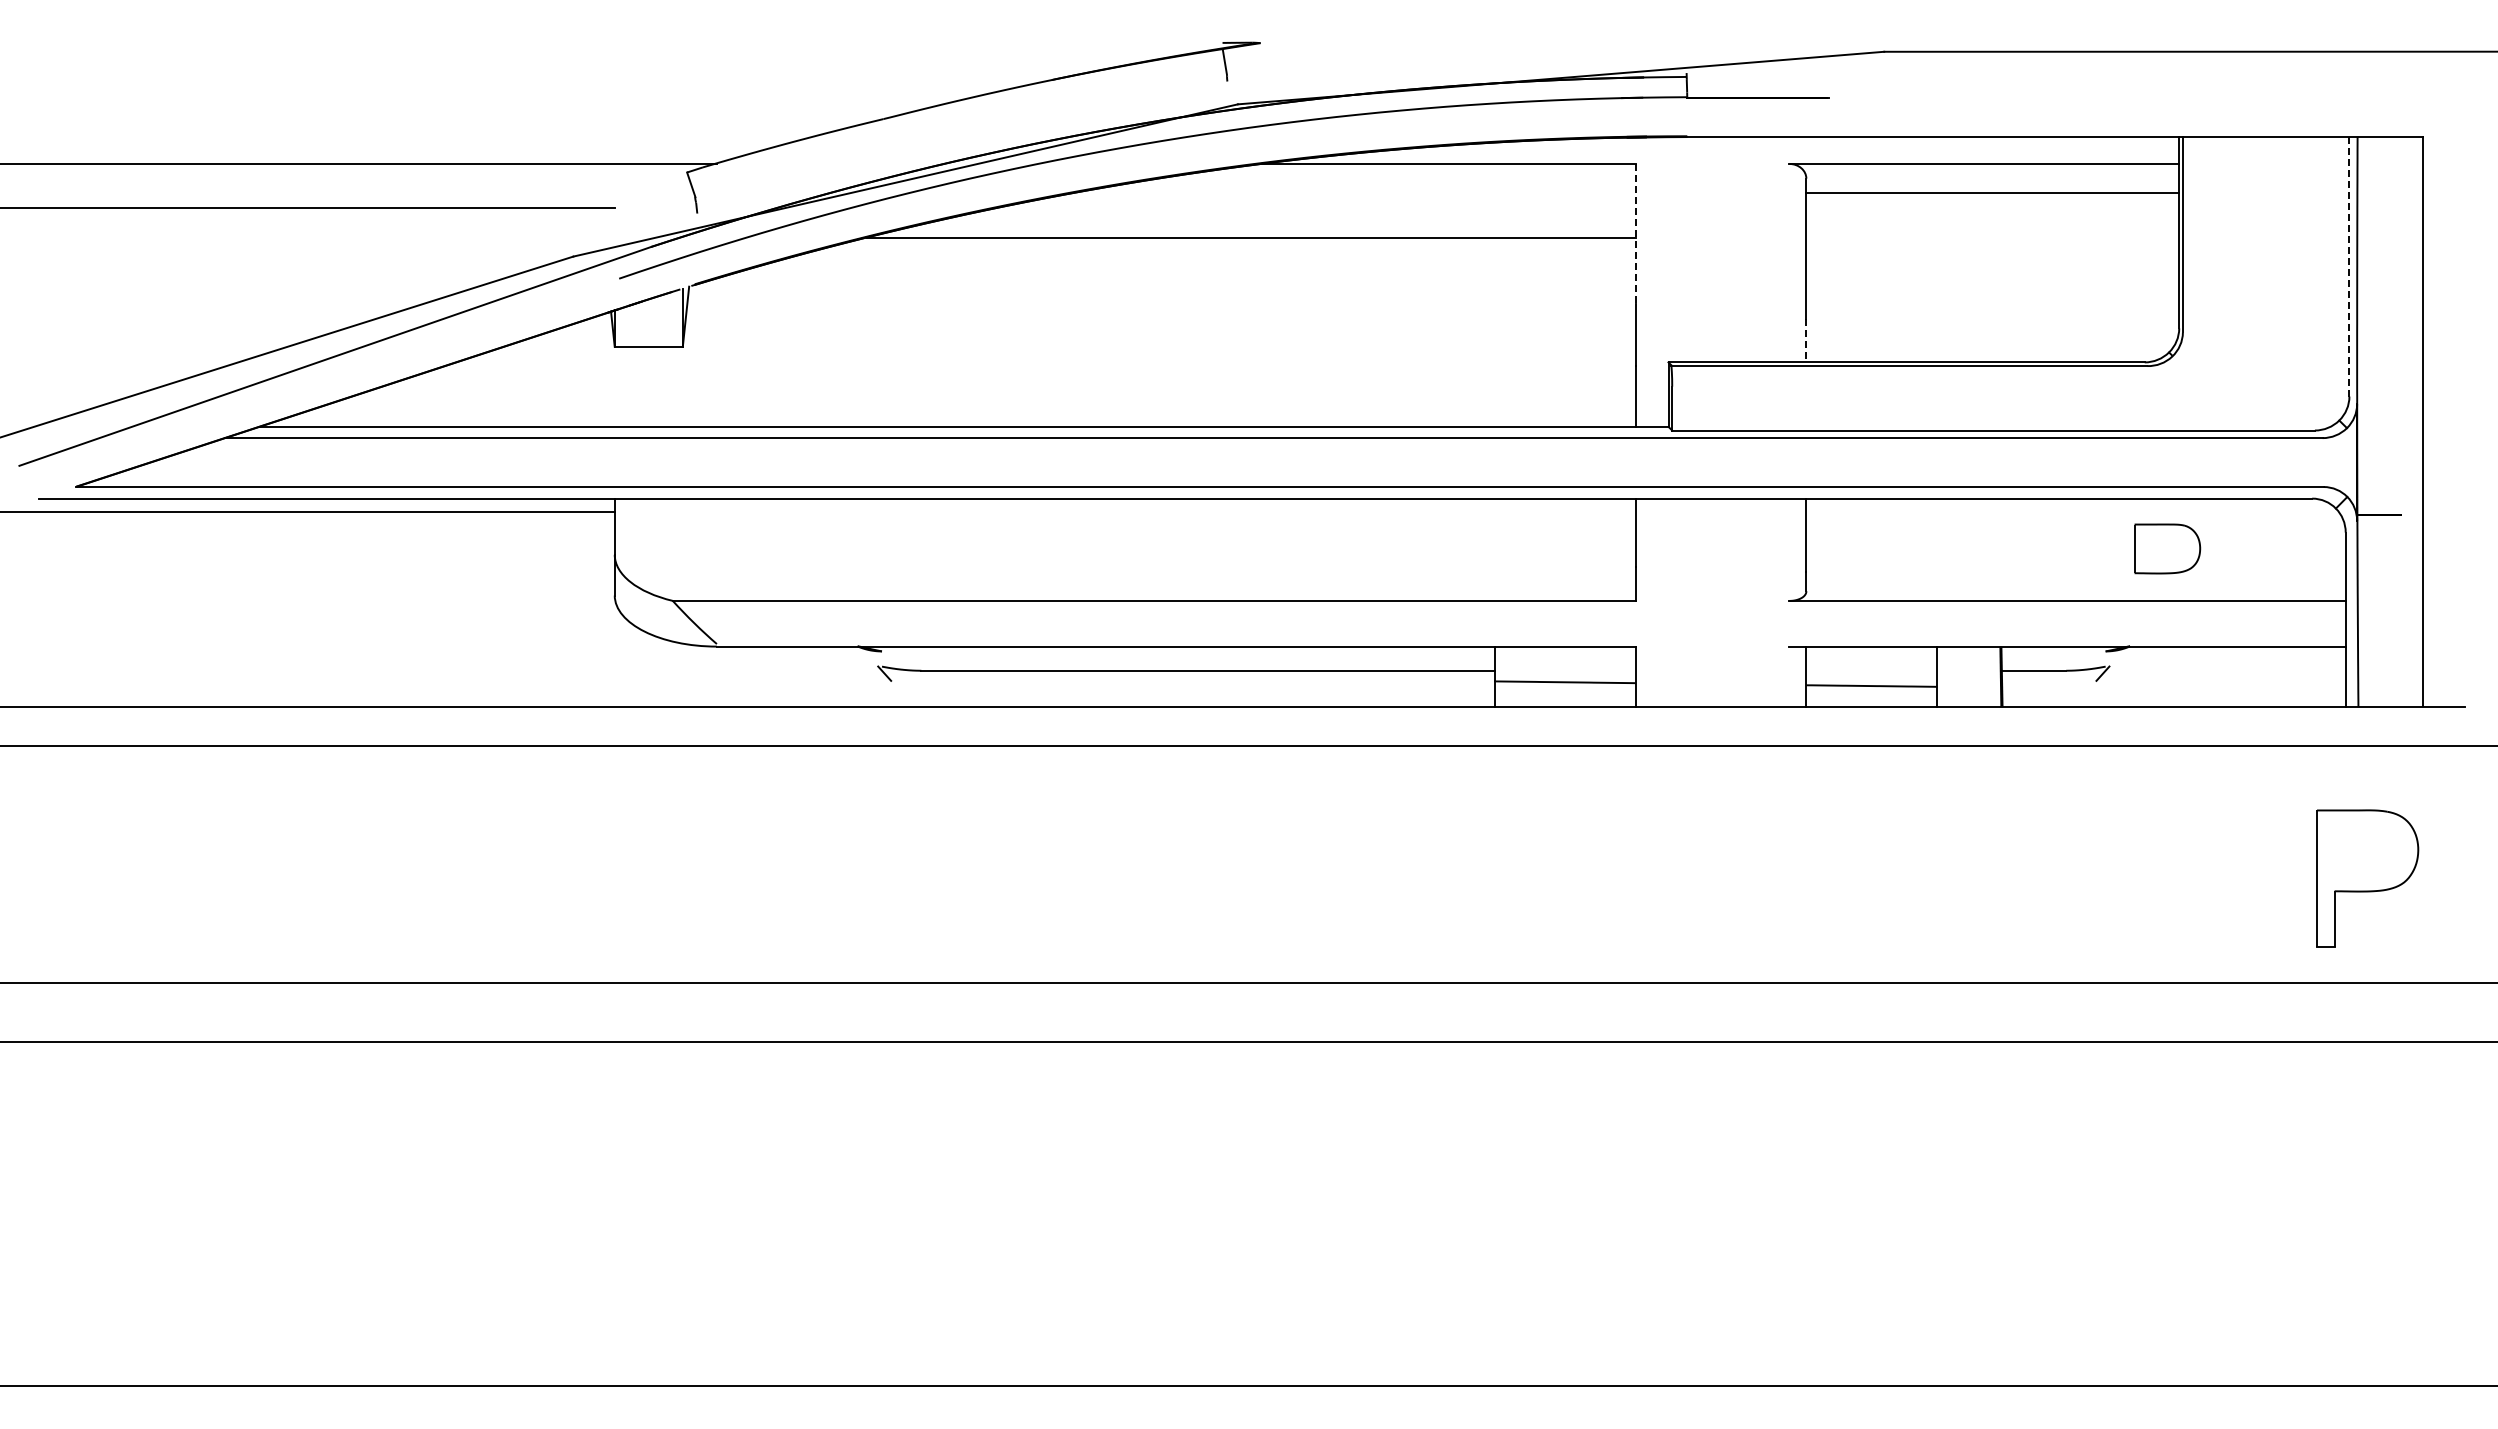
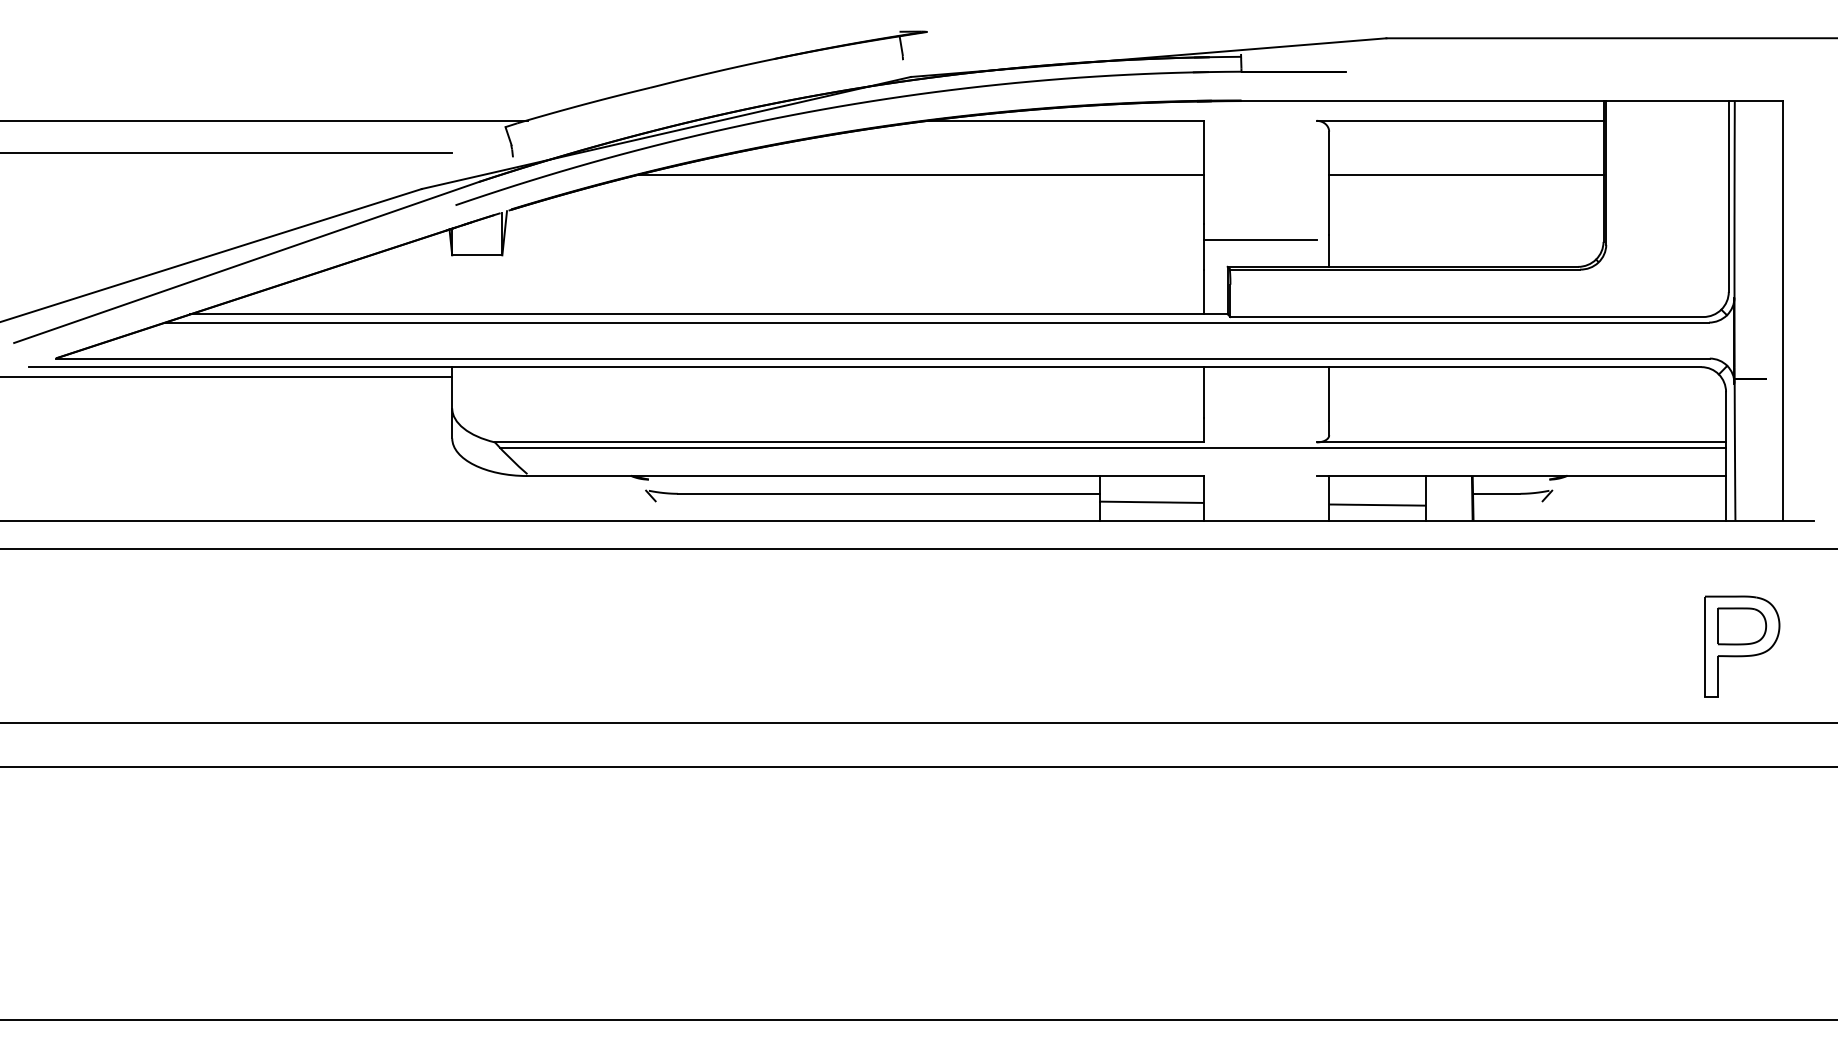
line: (1992, 192) -> (1466, 174), moved
line: (1636, 234) -> (1204, 172), dashed -> solid
line: (2349, 266) -> (1728, 196), dashed -> solid
line: (1712, 325) -> (1260, 239), added
line: (1806, 340) -> (1329, 250), dashed -> solid
part: (2167, 548) -> (1742, 626), moved
line: (1512, 607) -> (1112, 447), added

